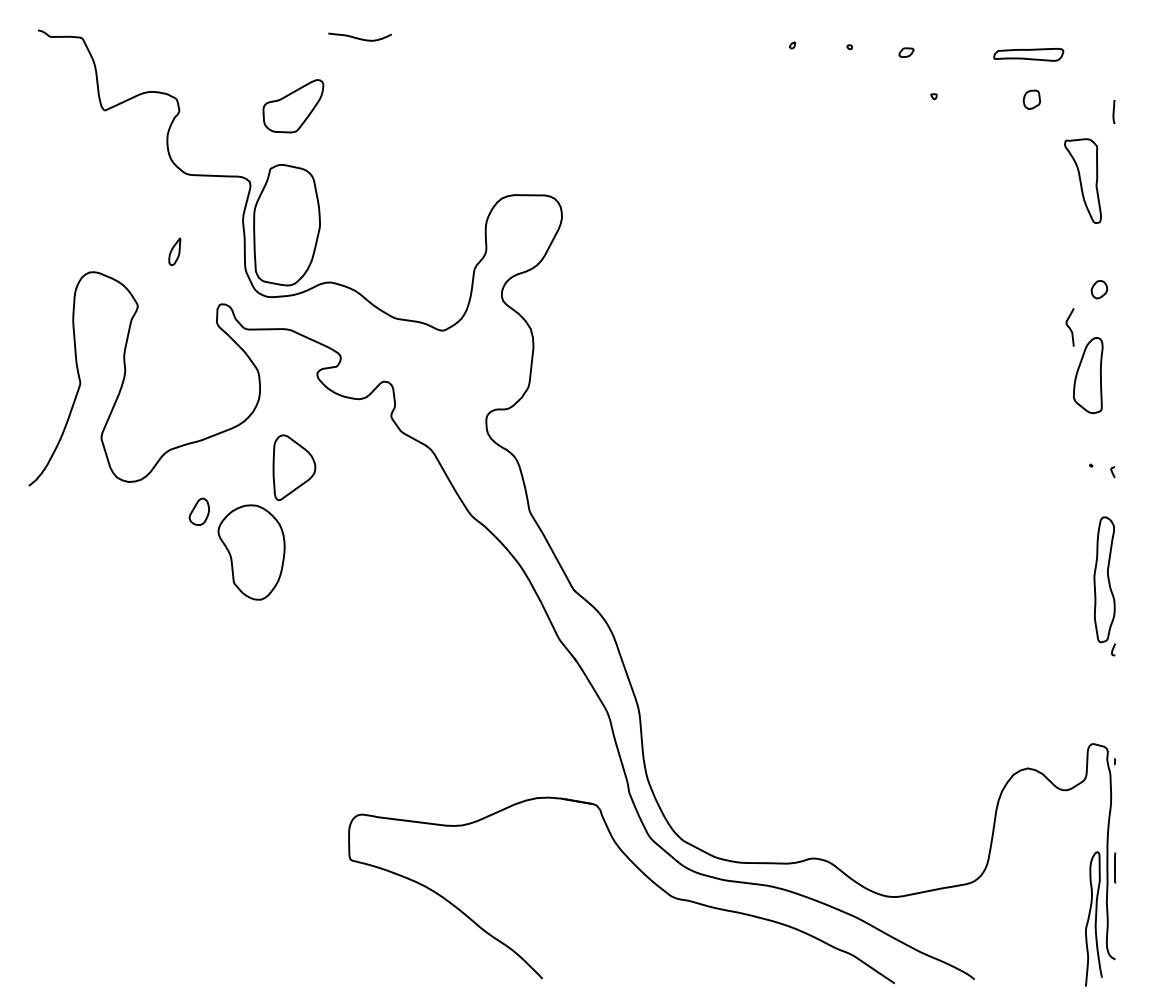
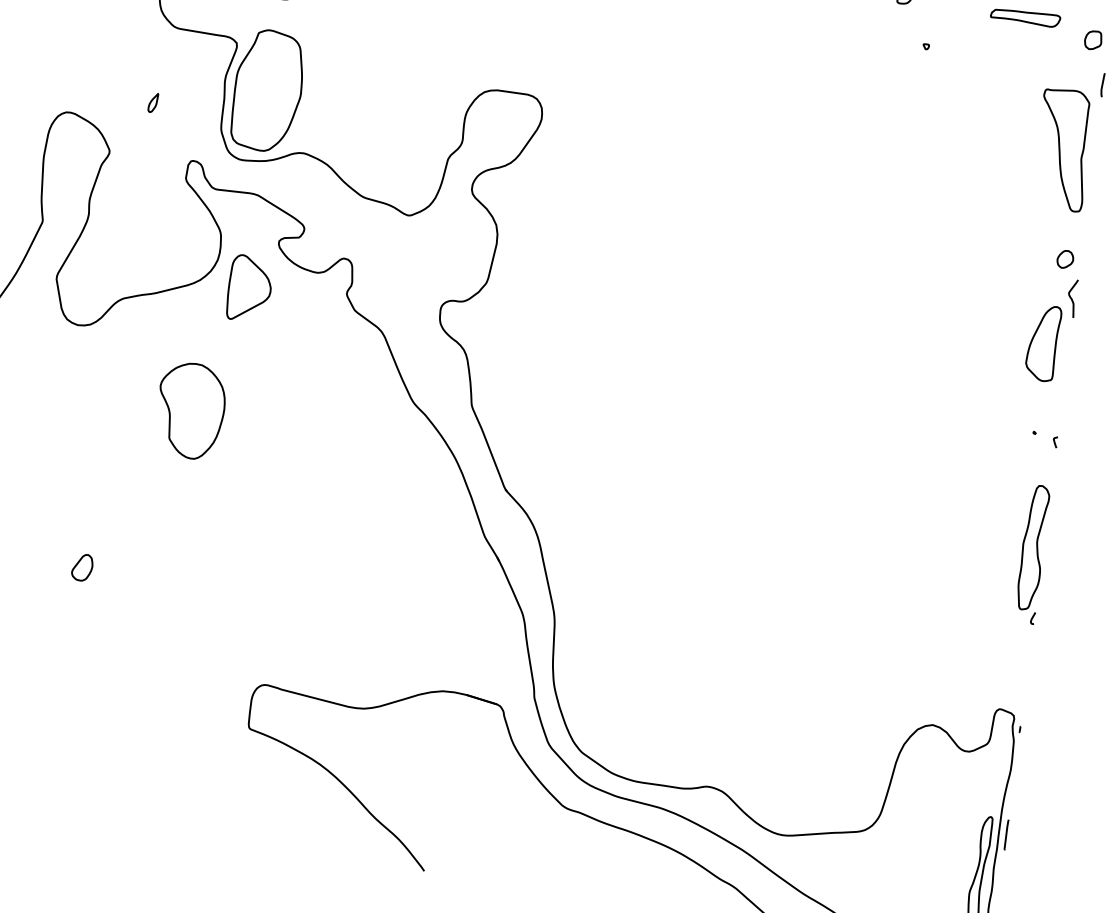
part: (1031, 99) -> (1092, 40), moved
part: (1082, 180) -> (1062, 149), size x1.43
part: (174, 251) -> (153, 102), size x0.71
curve: (1069, 327) -> (1071, 298), moved
part: (294, 467) -> (249, 288), moved
part: (198, 511) -> (81, 567), moved

